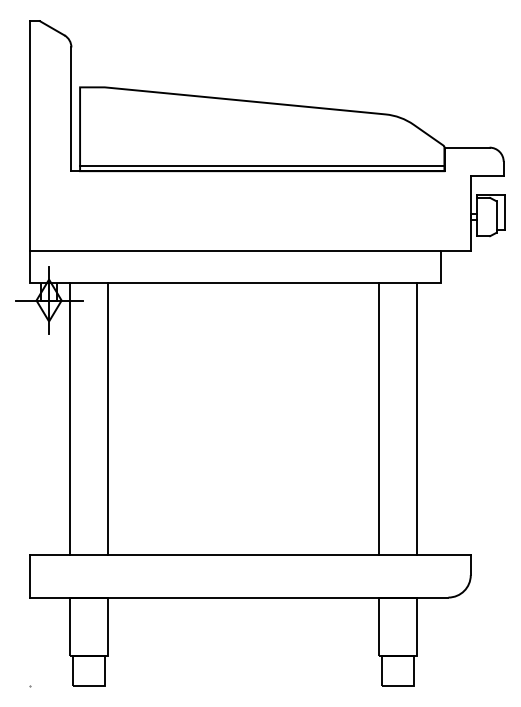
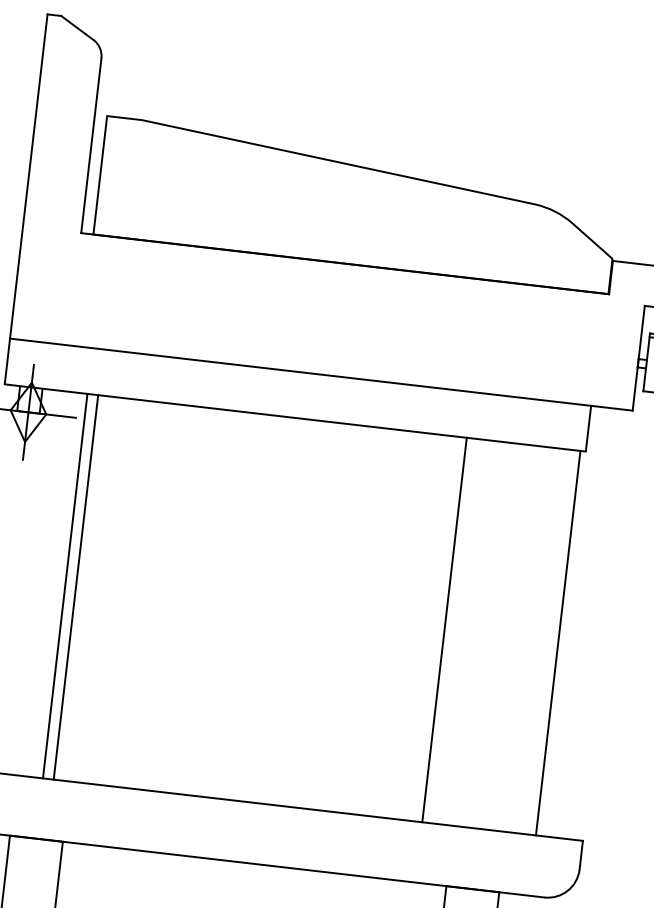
line: (262, 165) -> (352, 256), removed
line: (70, 418) -> (76, 586), moved
line: (107, 418) -> (64, 585), moved
line: (379, 418) -> (445, 629), moved
line: (416, 418) -> (558, 642), moved

